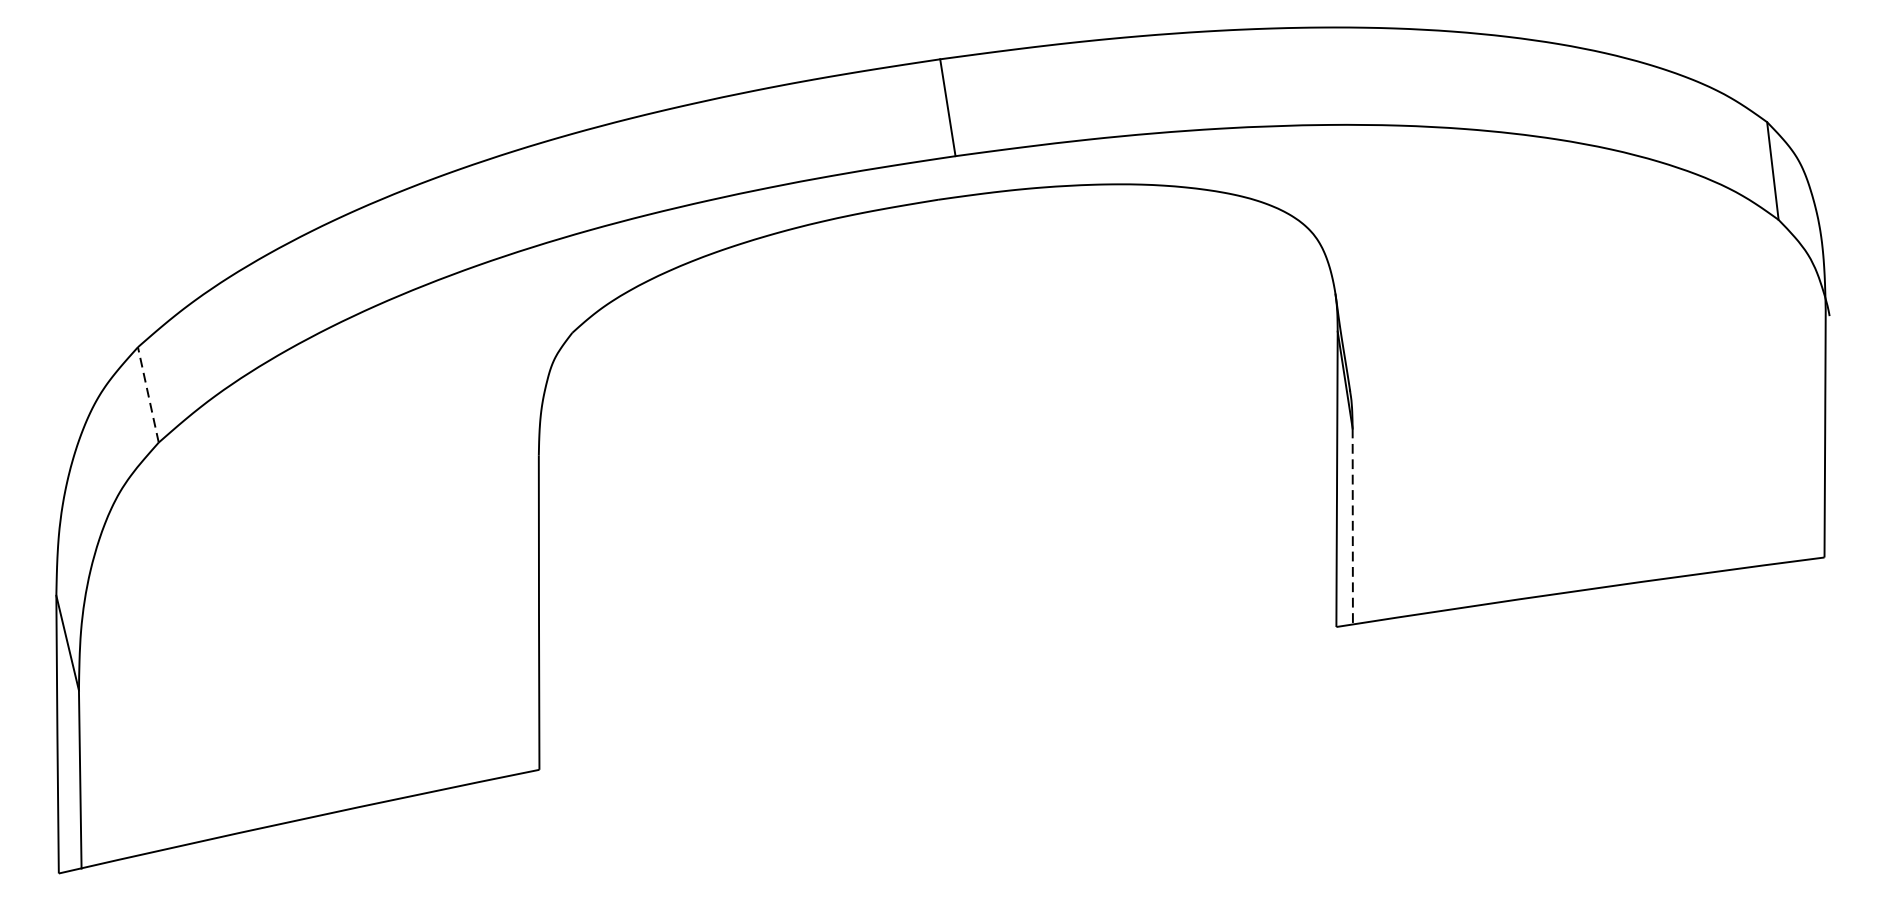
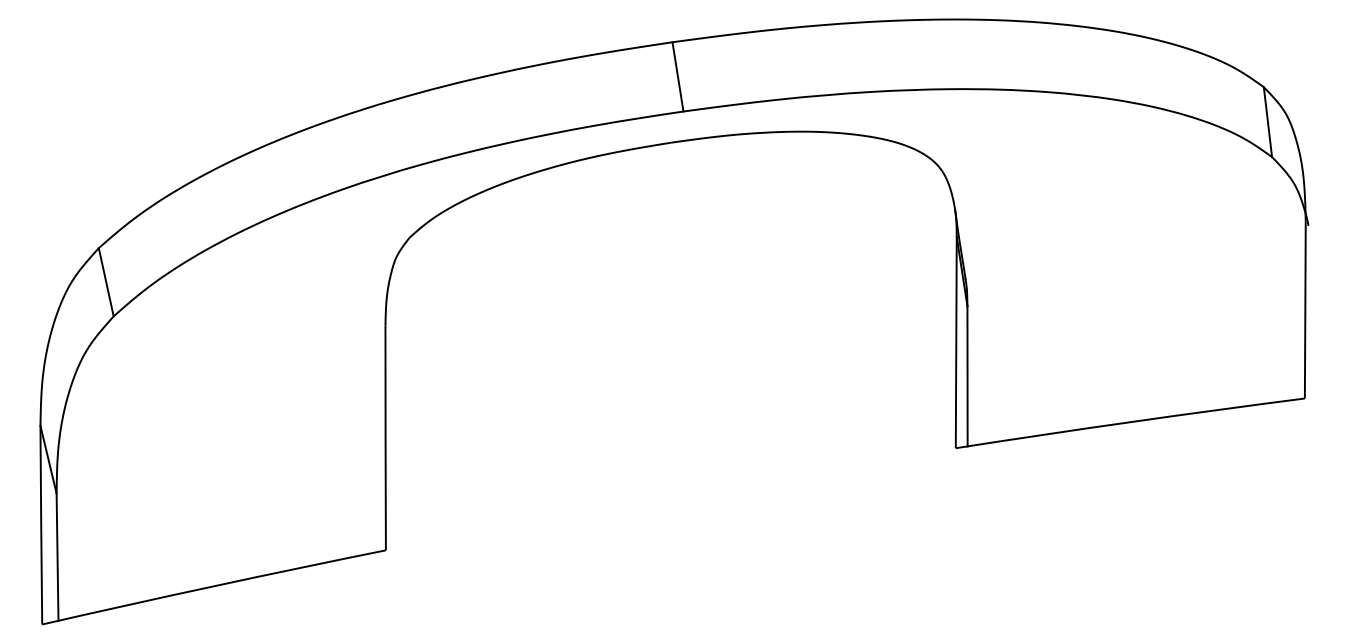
line: (148, 395) -> (106, 282), dashed -> solid
line: (1352, 526) -> (967, 376), dashed -> solid

